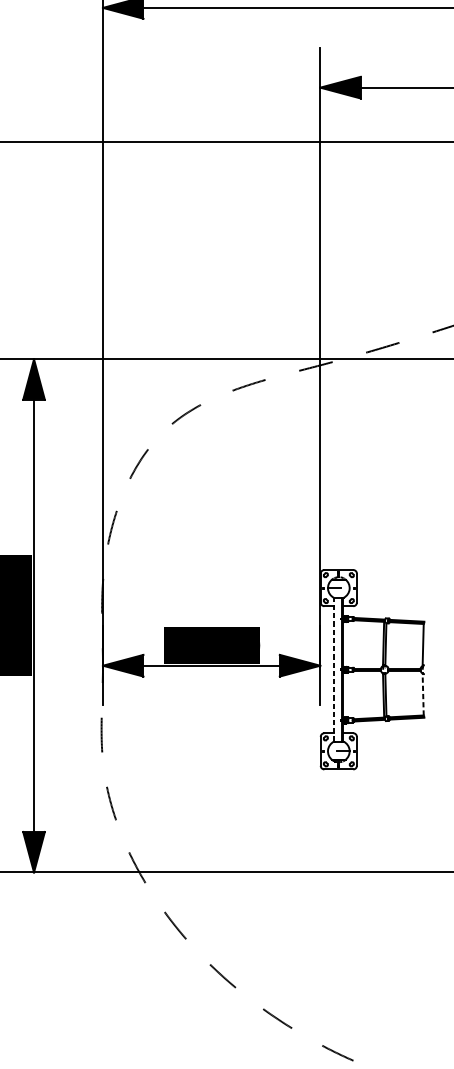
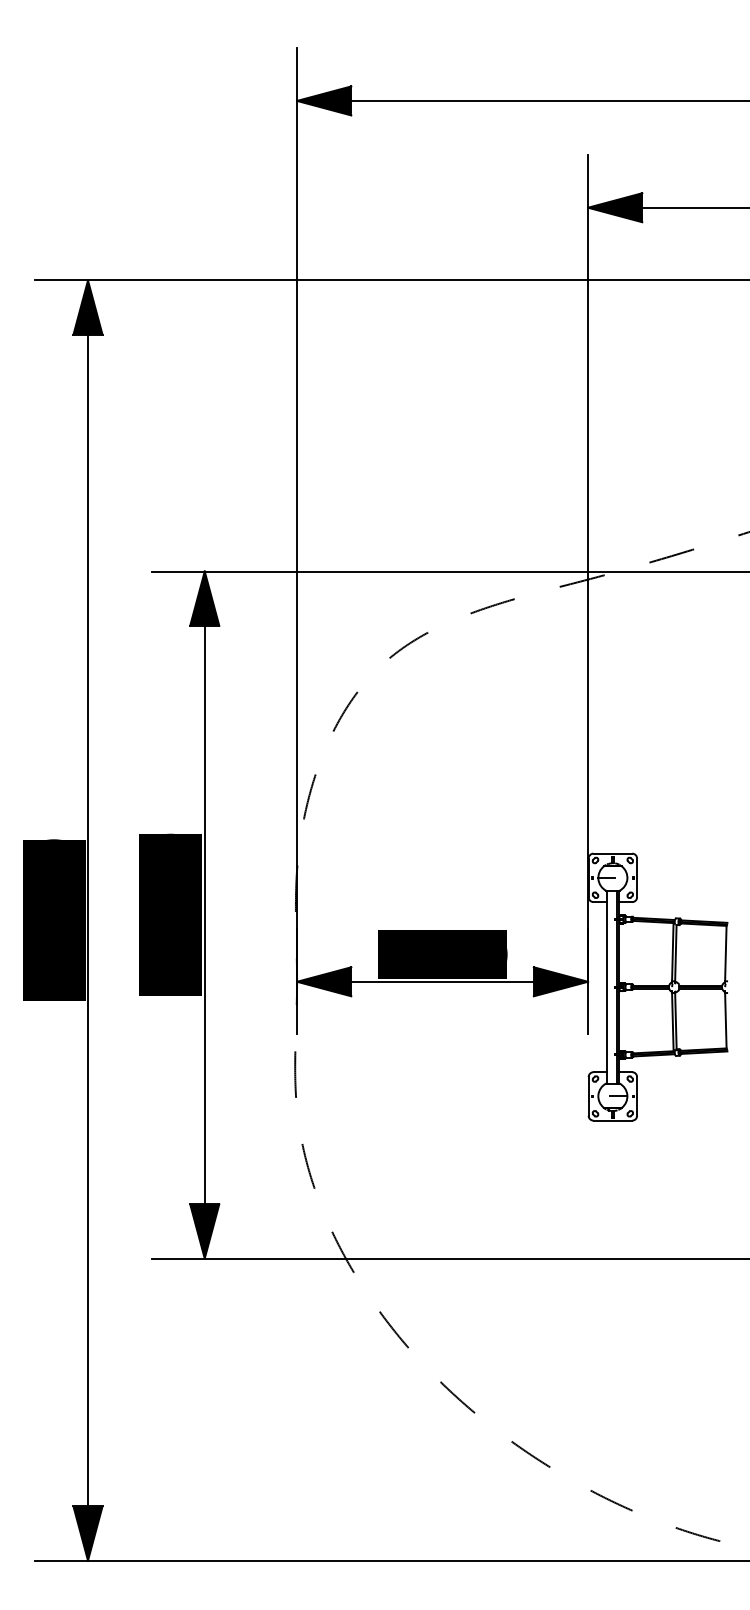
line: (334, 669) -> (607, 986), dashed -> solid
line: (422, 694) -> (725, 1020), dashed -> solid

